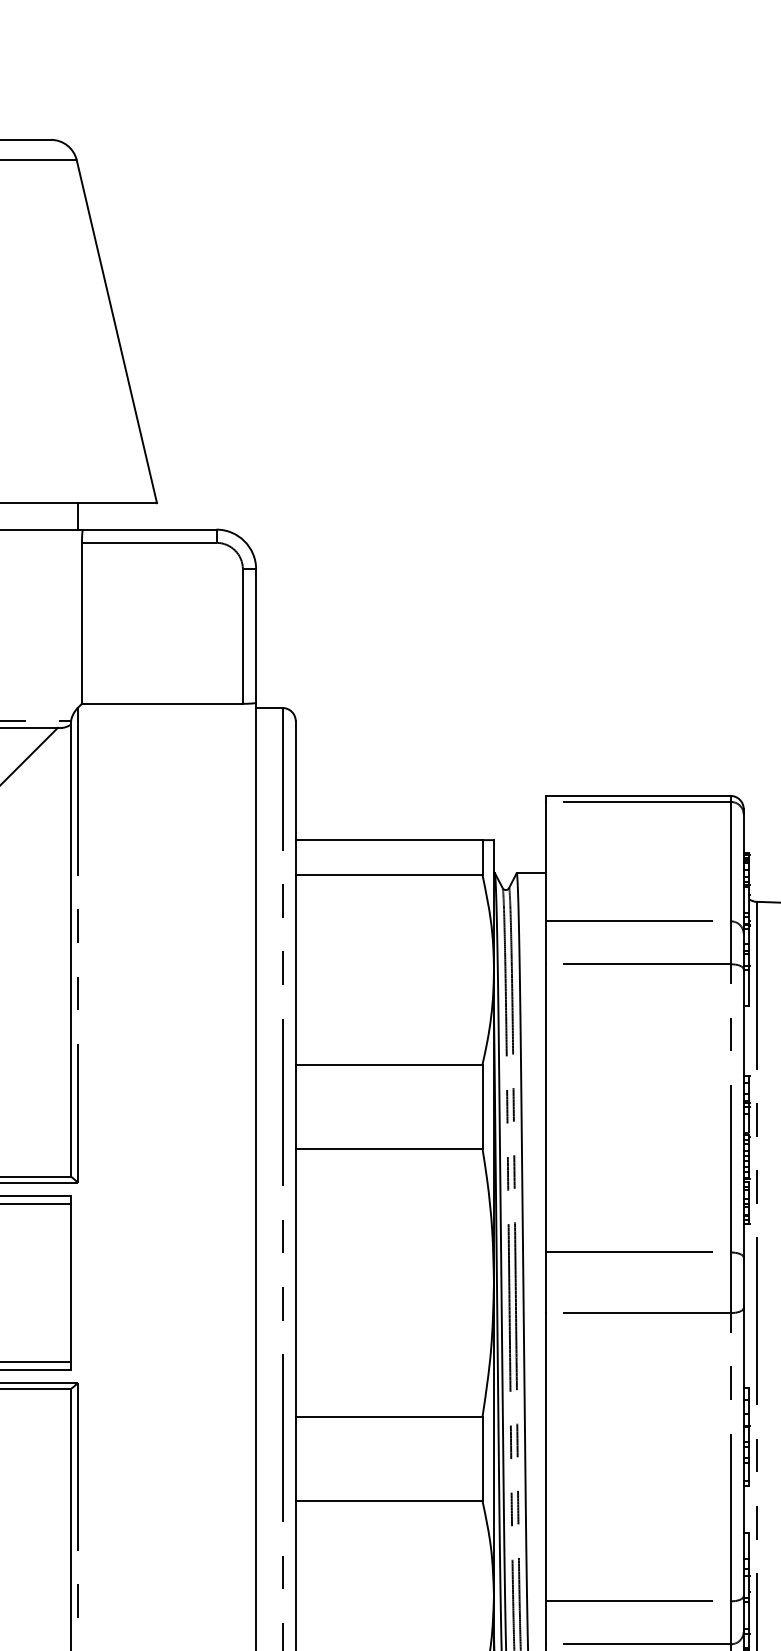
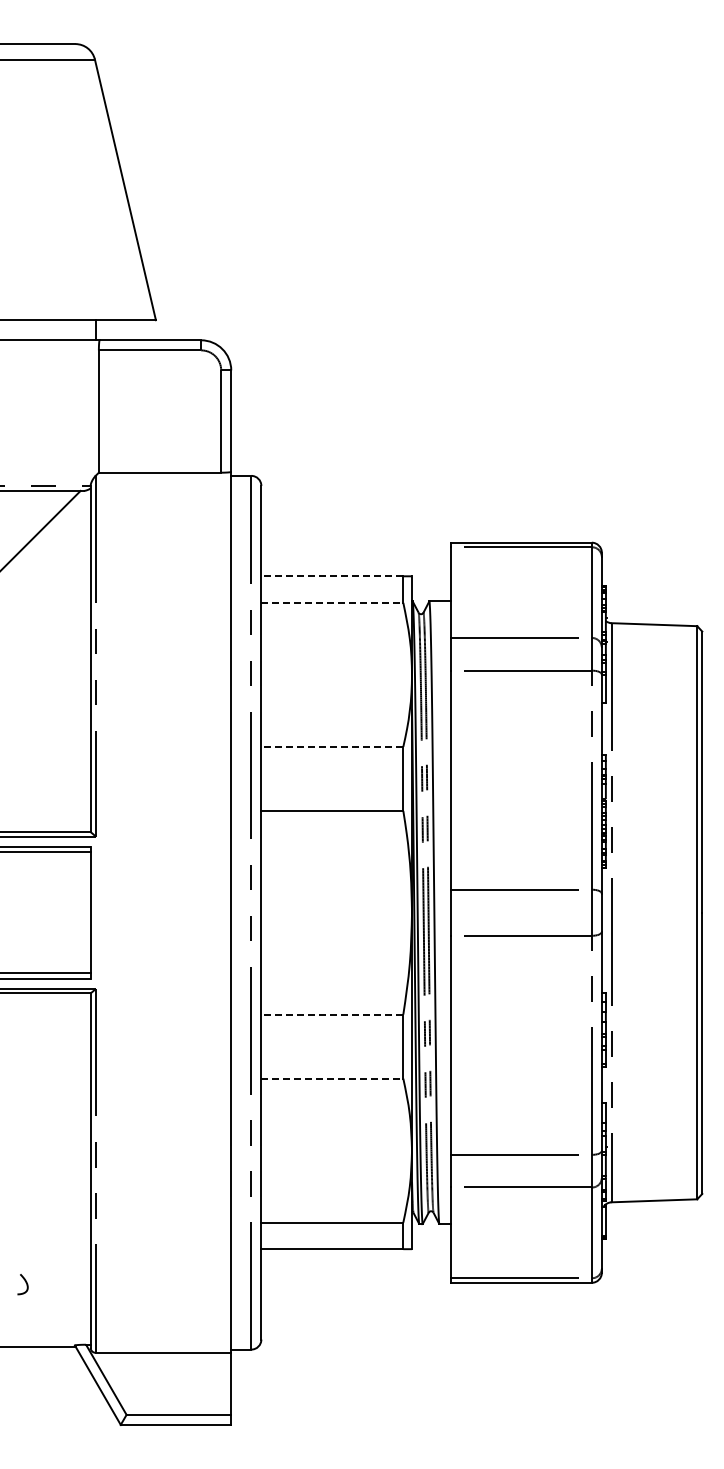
line: (389, 840) -> (332, 576), solid -> dashed
line: (389, 874) -> (332, 602), solid -> dashed
line: (389, 1064) -> (332, 746), solid -> dashed
line: (389, 1416) -> (332, 1014), solid -> dashed
line: (389, 1500) -> (332, 1078), solid -> dashed

